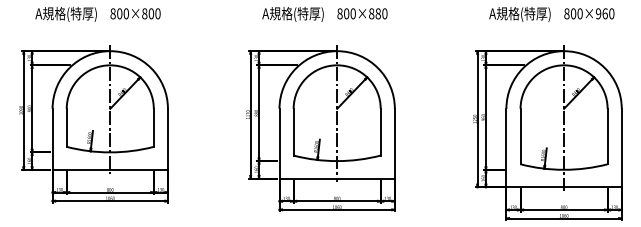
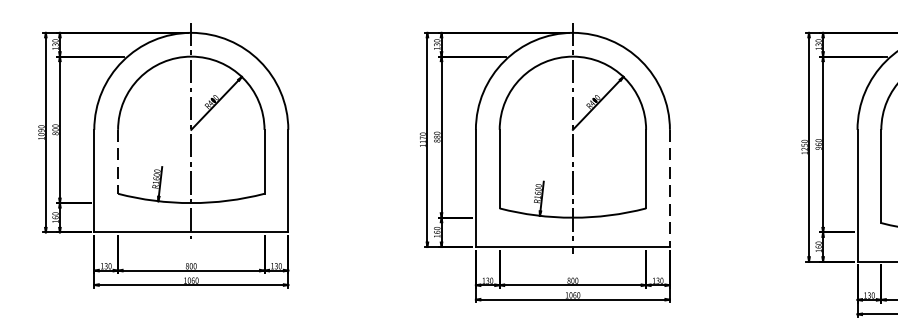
line: (66, 128) -> (117, 162), solid -> dashed
line: (394, 143) -> (669, 188), solid -> dashed

